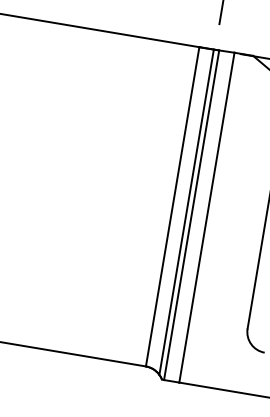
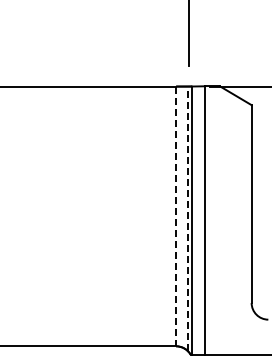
line: (173, 206) -> (176, 216), solid -> dashed
line: (186, 211) -> (187, 218), solid -> dashed

